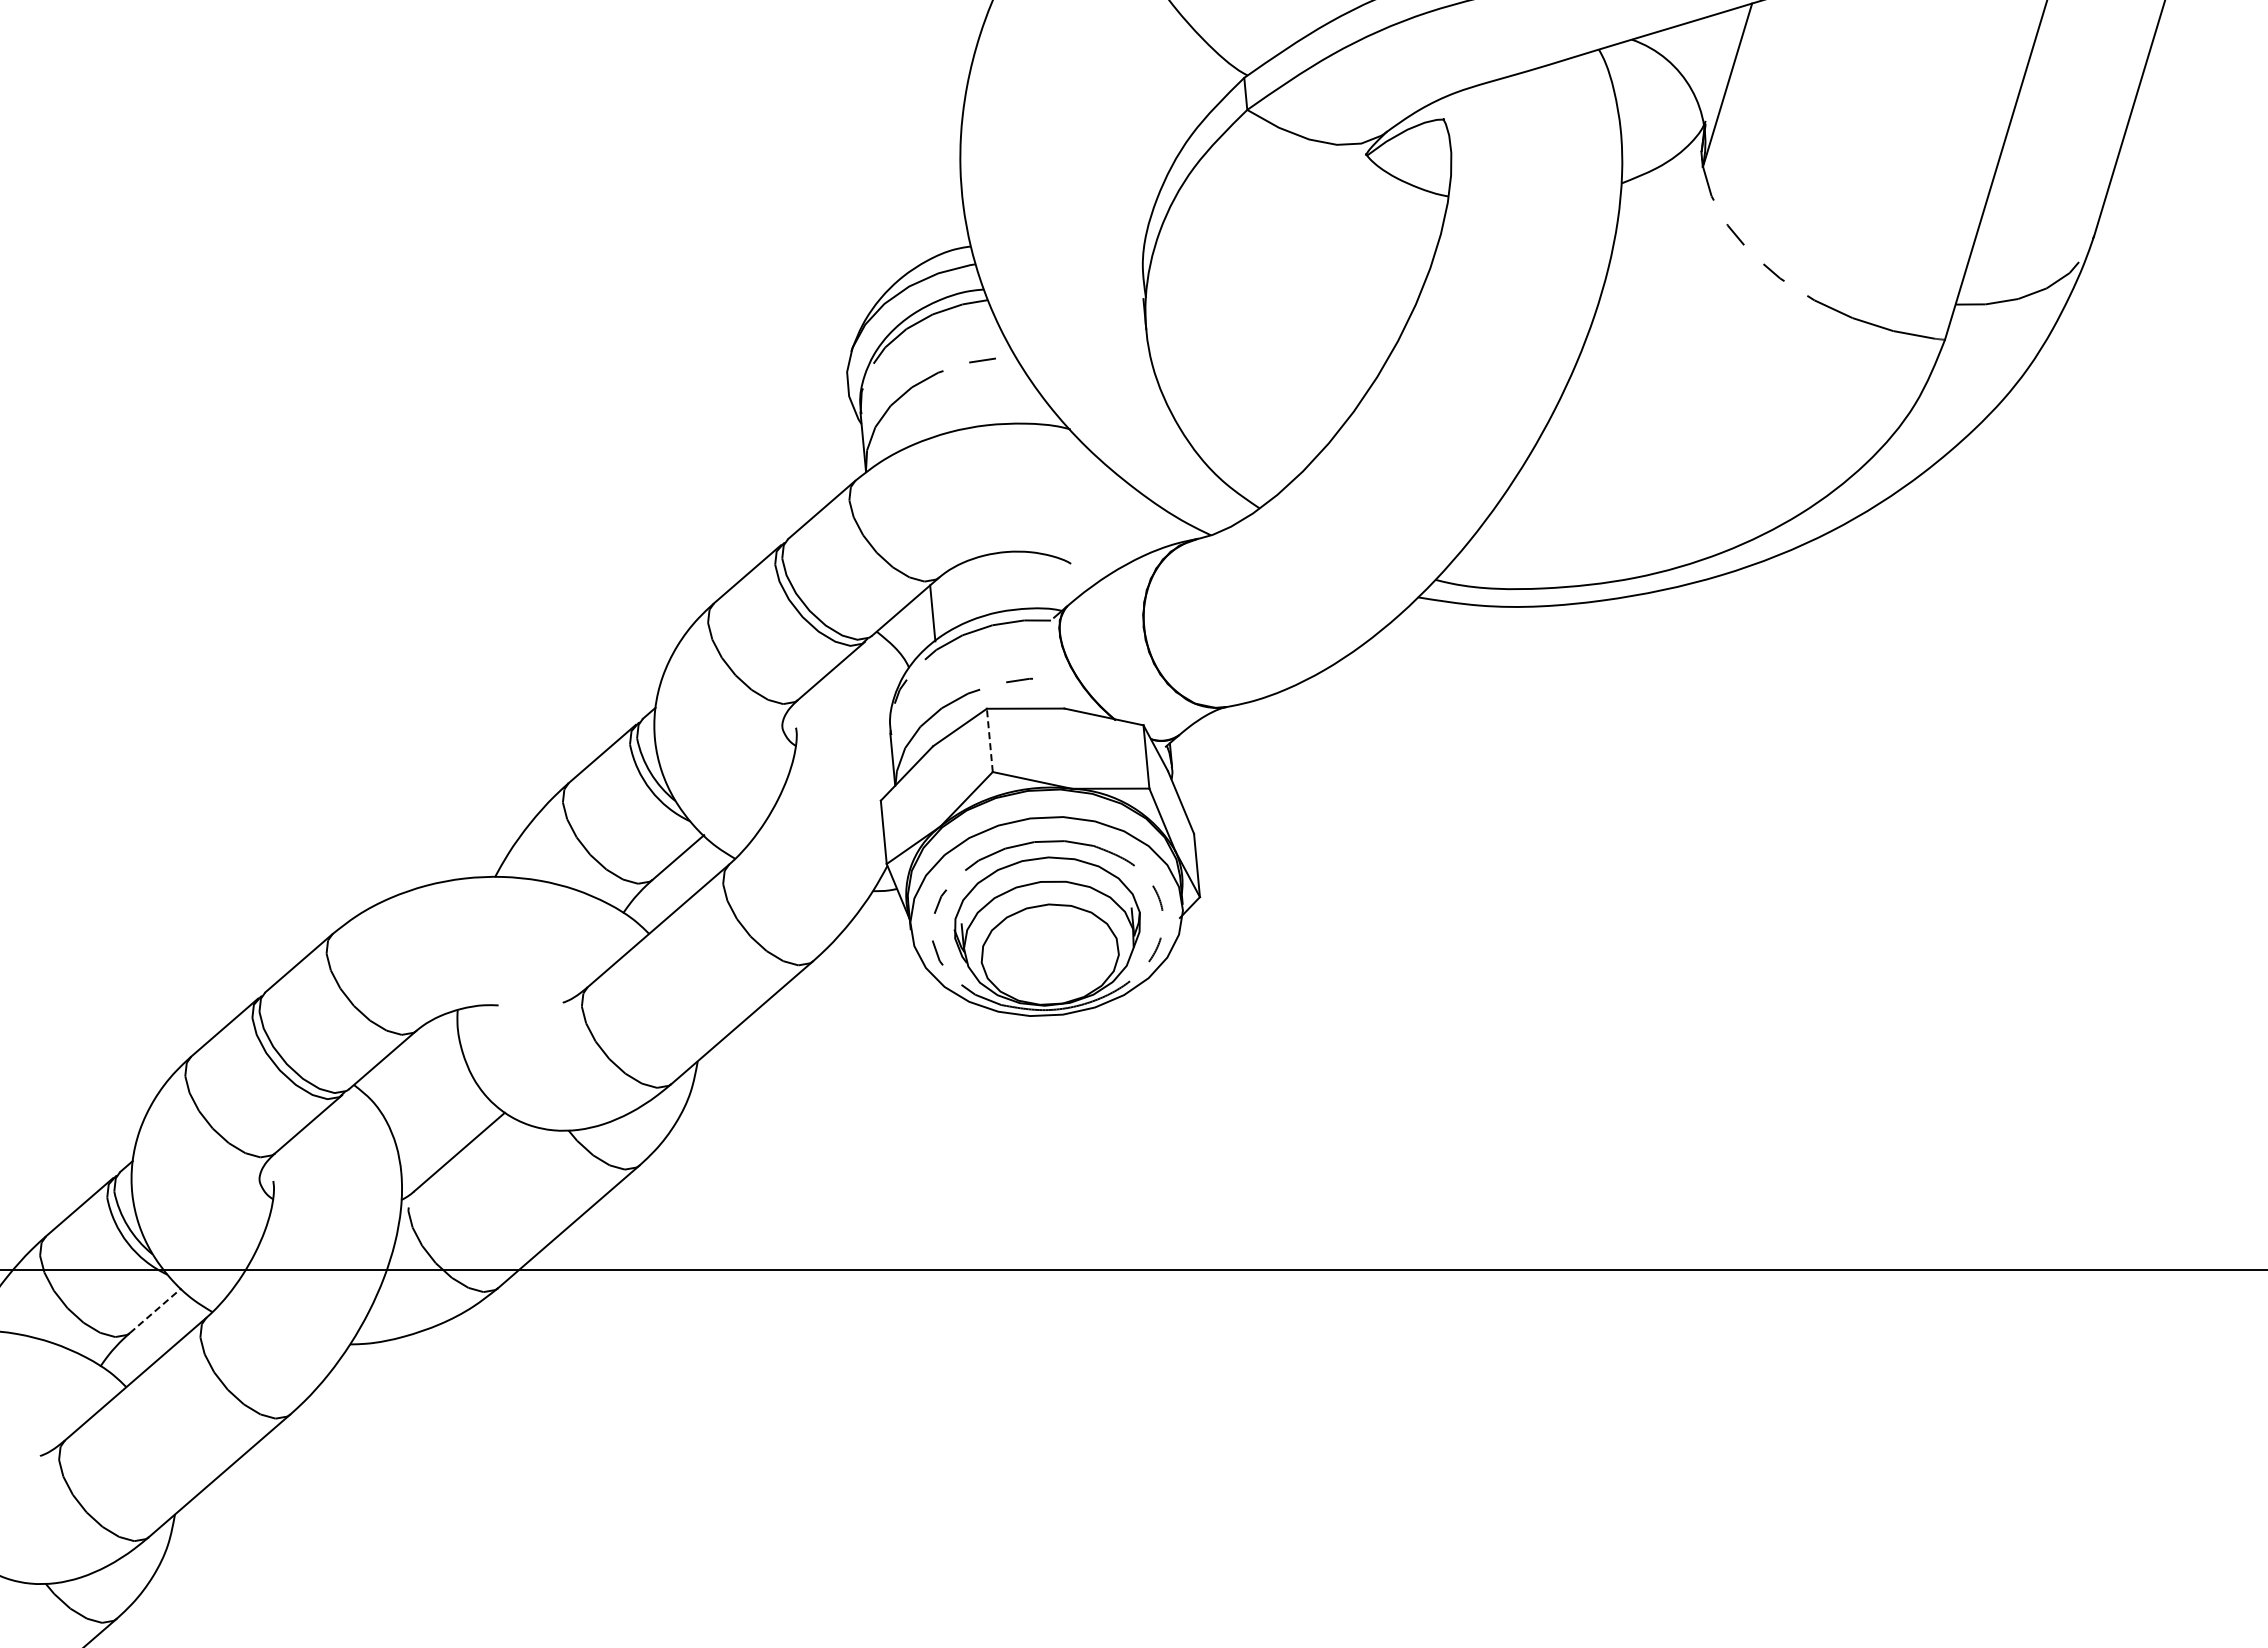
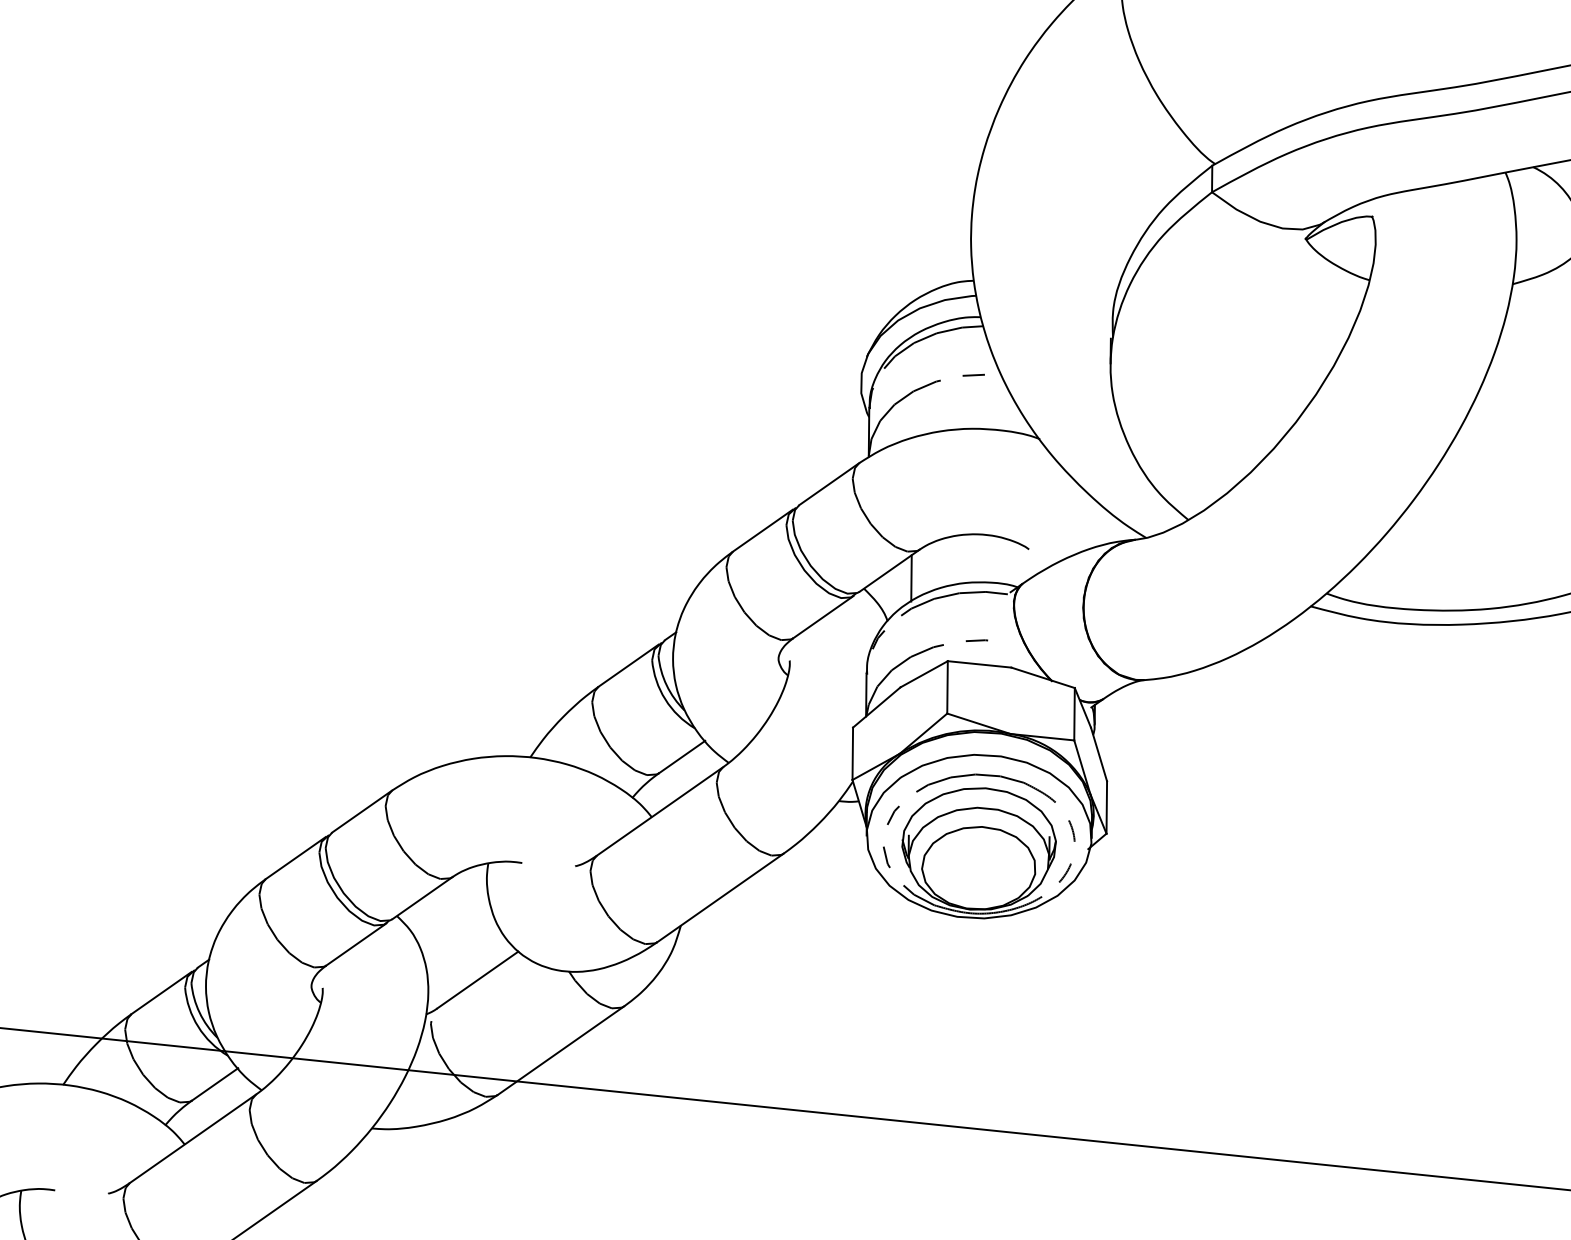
line: (989, 740) -> (947, 687), dashed -> solid
line: (156, 1310) -> (215, 1084), dashed -> solid

